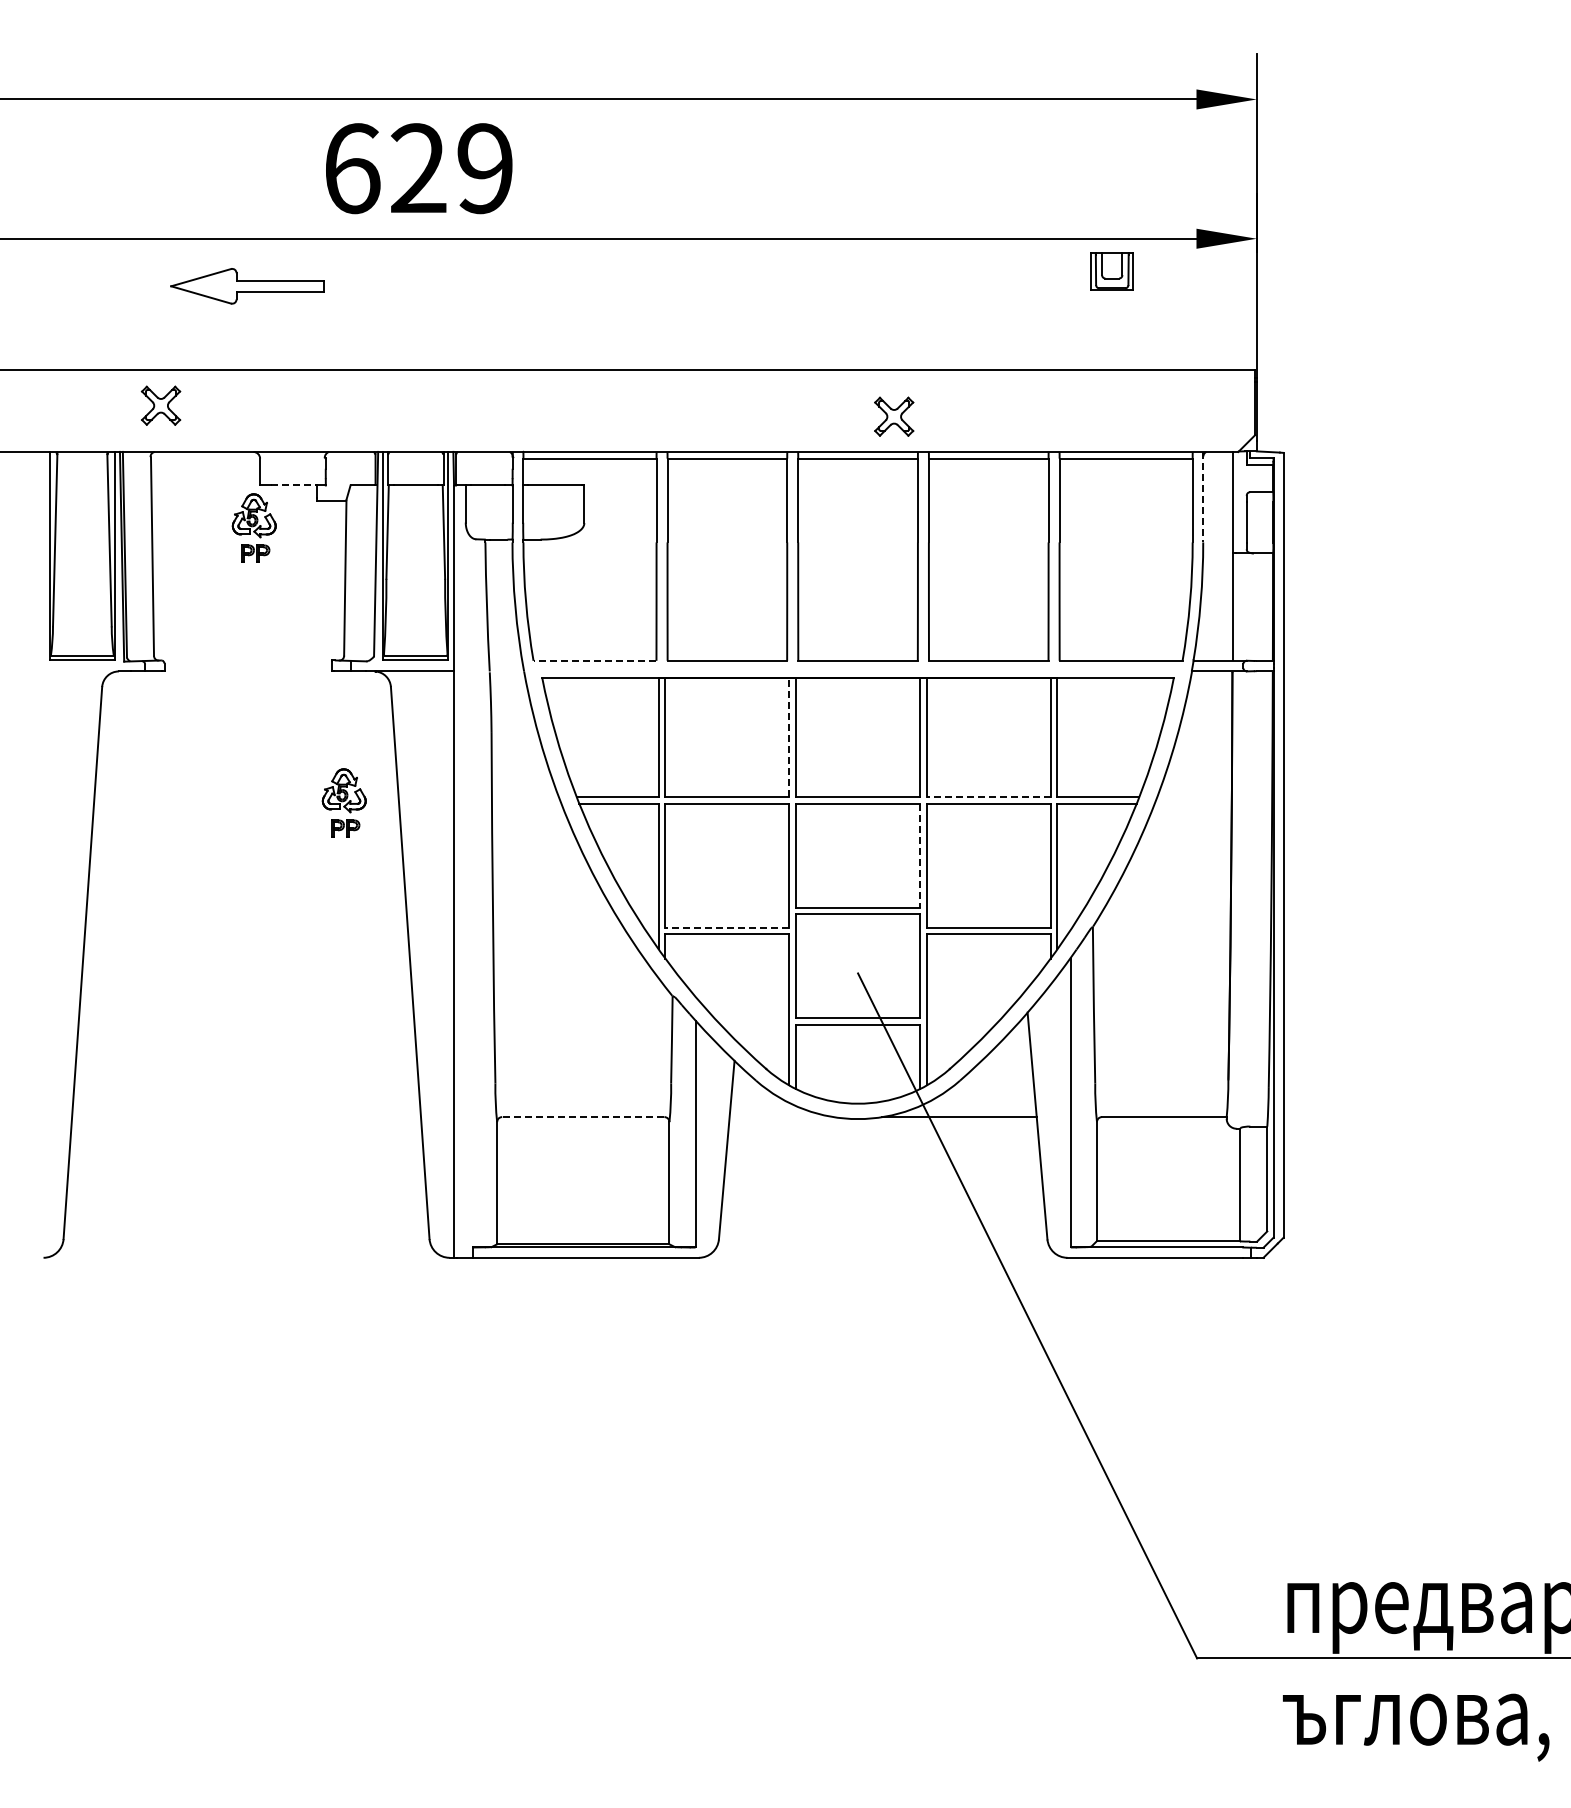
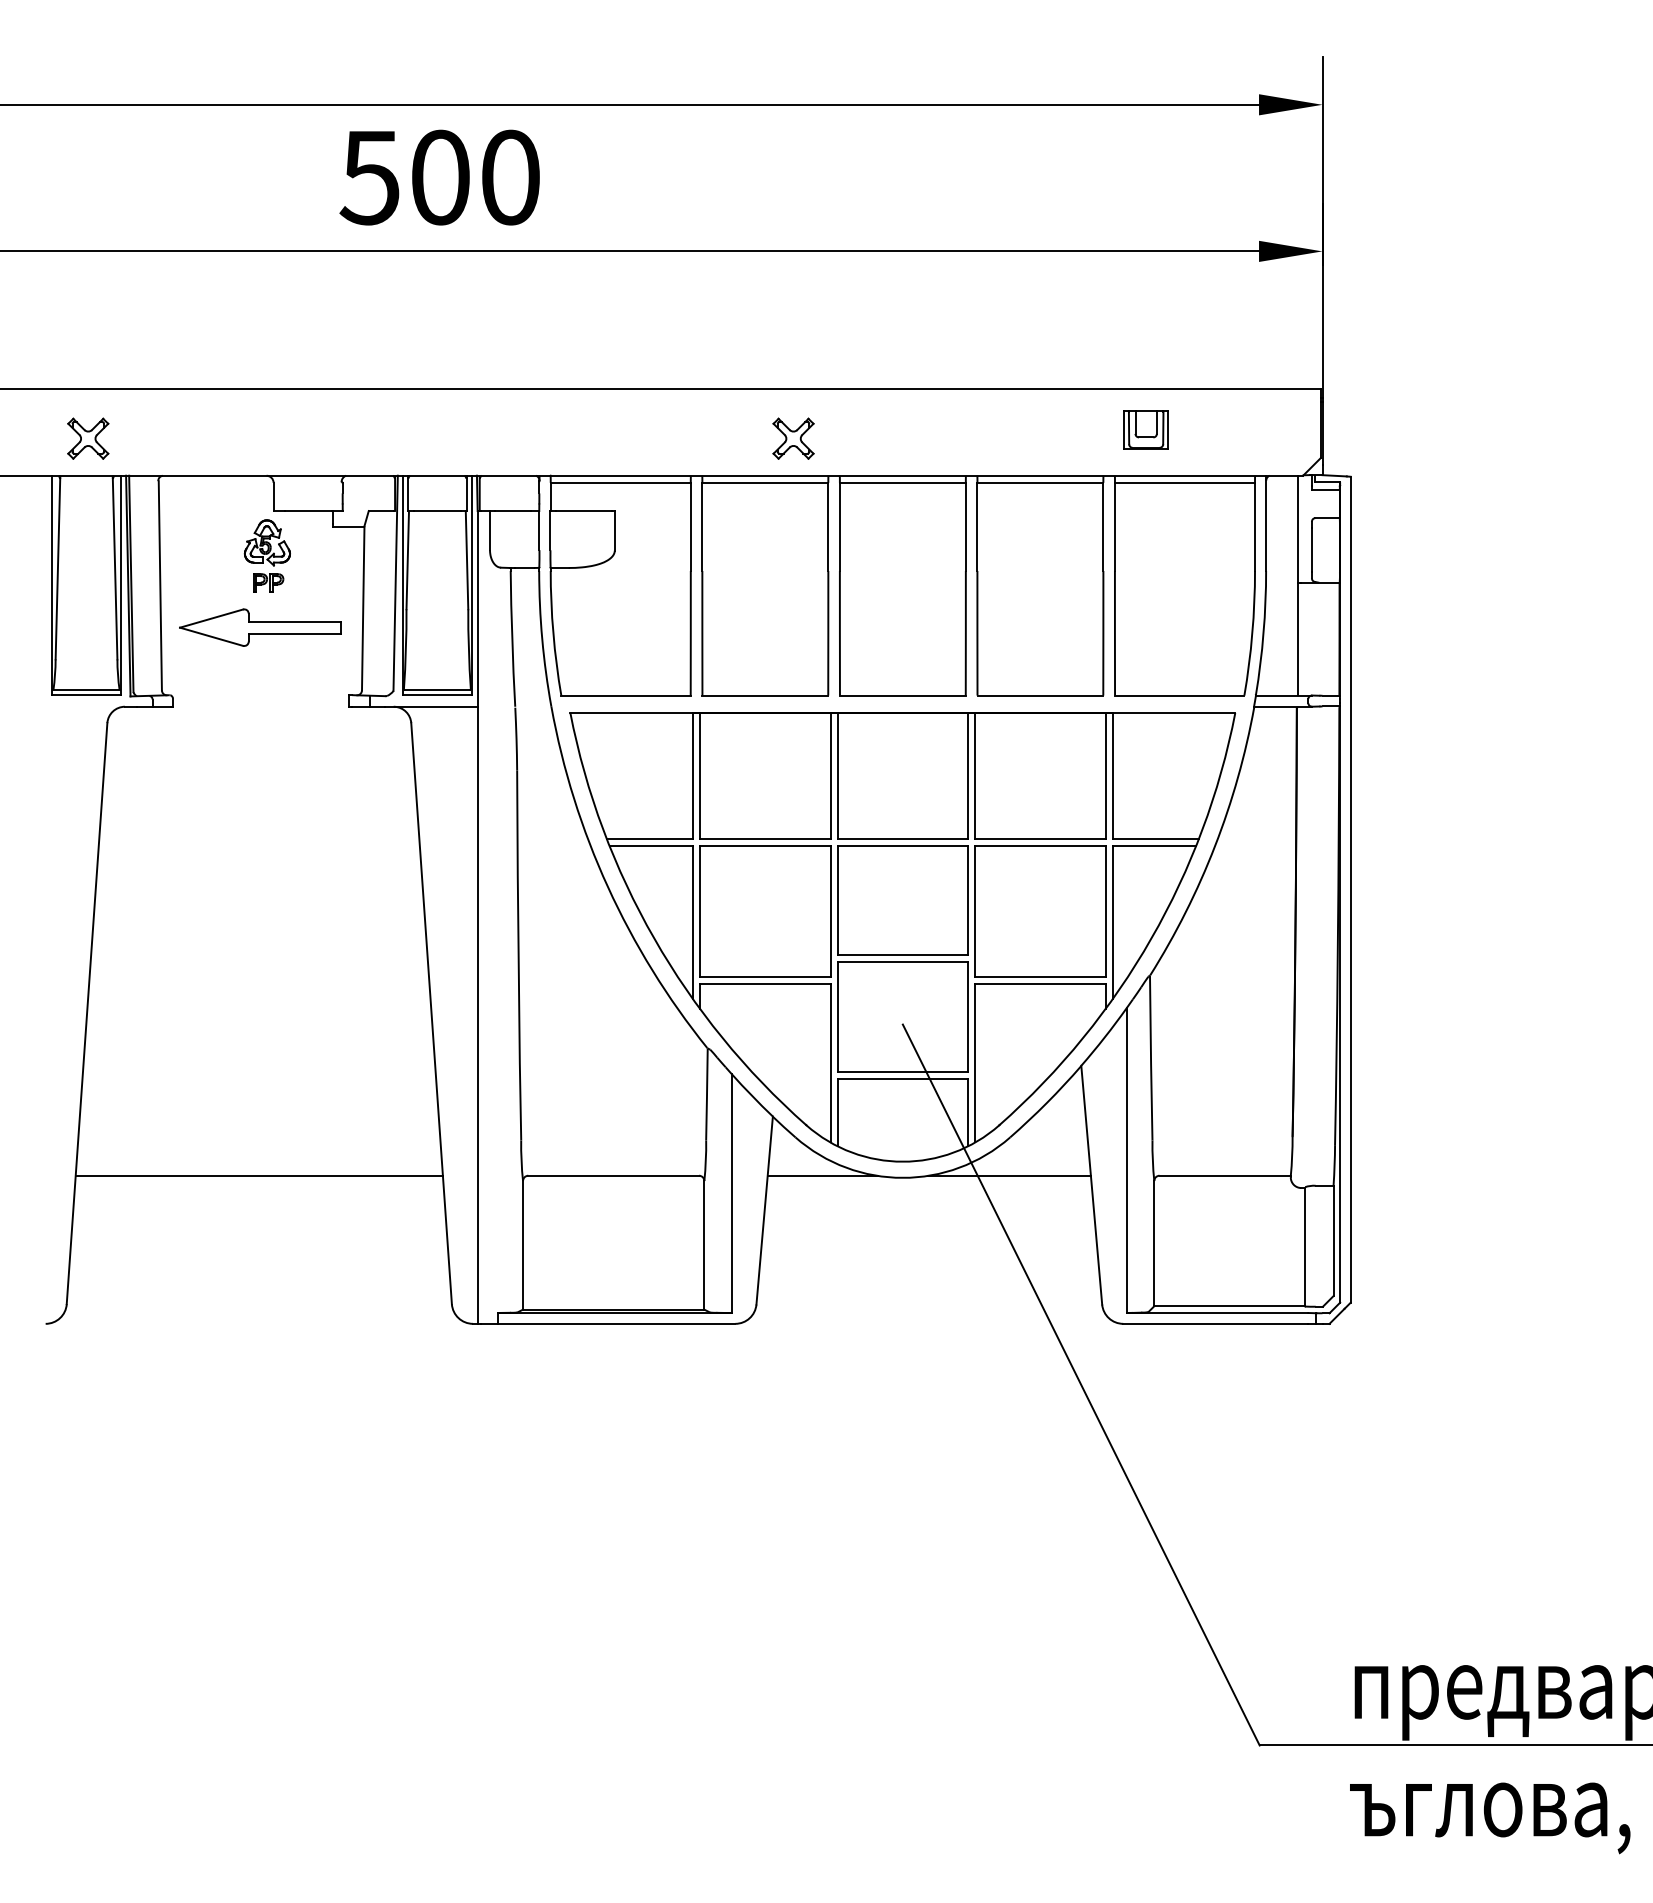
text: (417, 168) -> (439, 177), 629 -> 500
part: (1111, 271) -> (1145, 430), moved
part: (247, 286) -> (260, 627), moved
part: (160, 405) -> (87, 438), moved
part: (894, 416) -> (793, 438), moved
line: (293, 485) -> (308, 511), dashed -> solid
line: (1203, 497) -> (1266, 523), dashed -> solid
line: (594, 660) -> (625, 695), dashed -> solid
line: (789, 737) -> (830, 776), dashed -> solid
line: (988, 797) -> (1040, 839), dashed -> solid
part: (343, 802) -> (361, 844), removed
line: (920, 855) -> (968, 900), dashed -> solid
line: (727, 927) -> (765, 976), dashed -> solid
line: (246, 1117) -> (259, 1176), added
line: (582, 1117) -> (612, 1176), dashed -> solid
line: (781, 1117) -> (822, 1176), added

